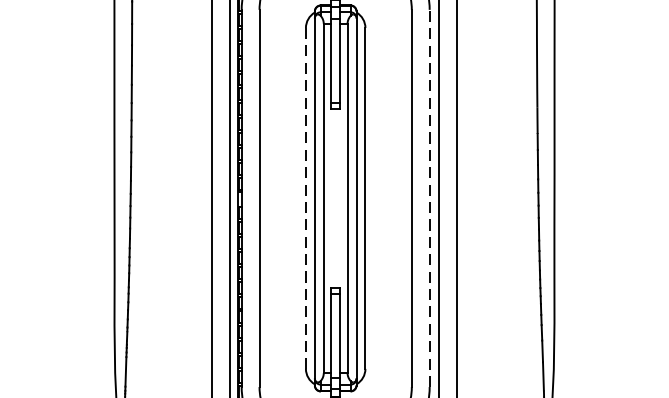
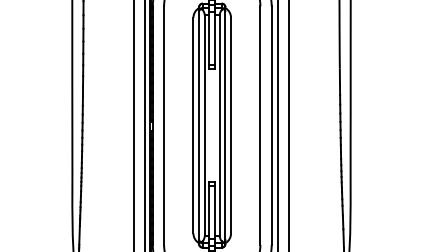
line: (306, 198) -> (193, 125), dashed -> solid
line: (429, 198) -> (271, 125), dashed -> solid

